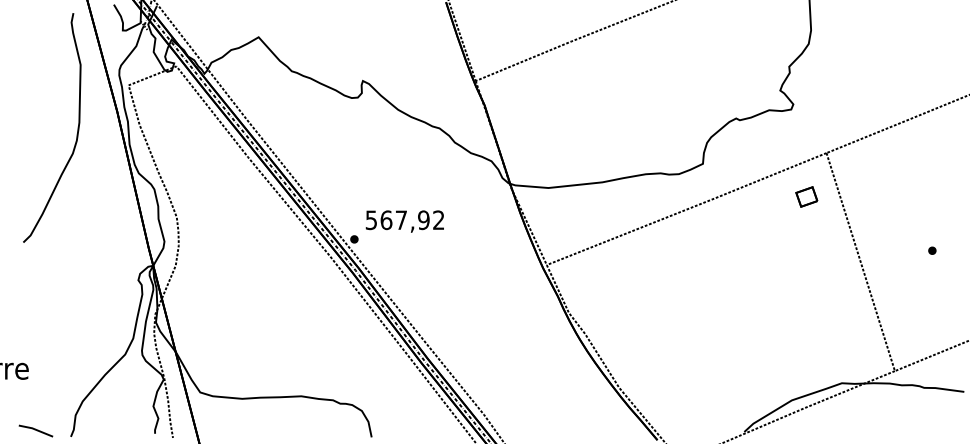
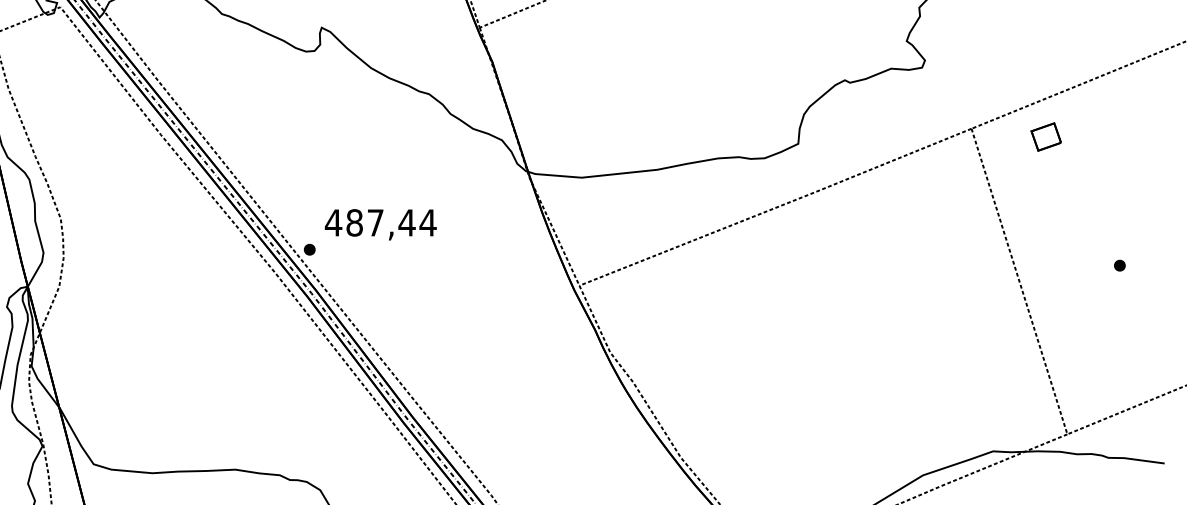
part: (806, 196) -> (1045, 136), moved
text: (404, 220) -> (379, 223), 567,92 -> 487,44

